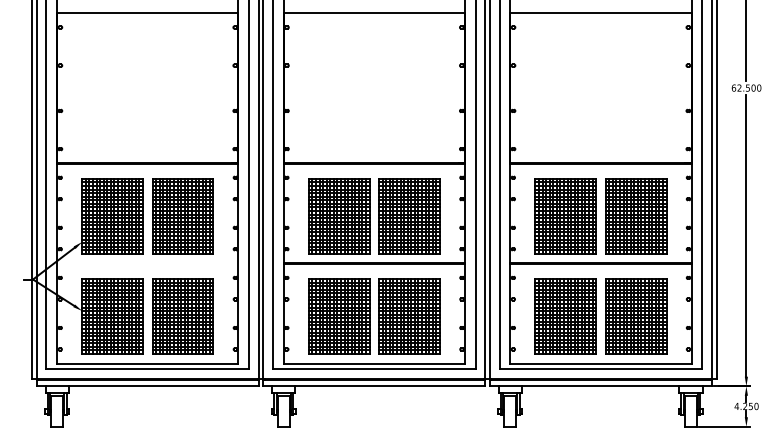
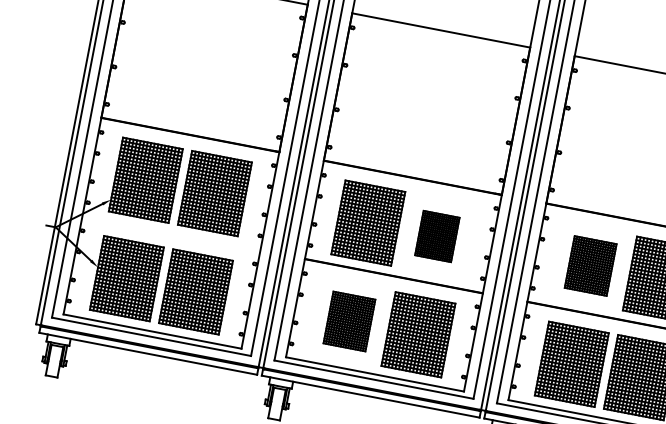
part: (409, 216) -> (437, 236), size x0.6
part: (565, 216) -> (590, 266), size x0.7
part: (339, 316) -> (349, 321), size x0.7

